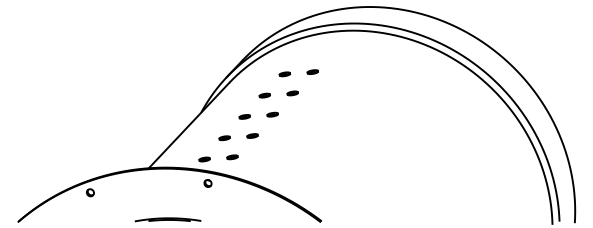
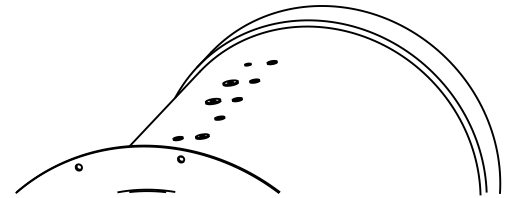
part: (284, 74) -> (247, 64), size x0.6
part: (264, 95) -> (230, 82), size x1.6
part: (244, 116) -> (212, 101), size x1.6
part: (224, 138) -> (195, 120), removed
part: (232, 157) -> (202, 136), size x1.4

